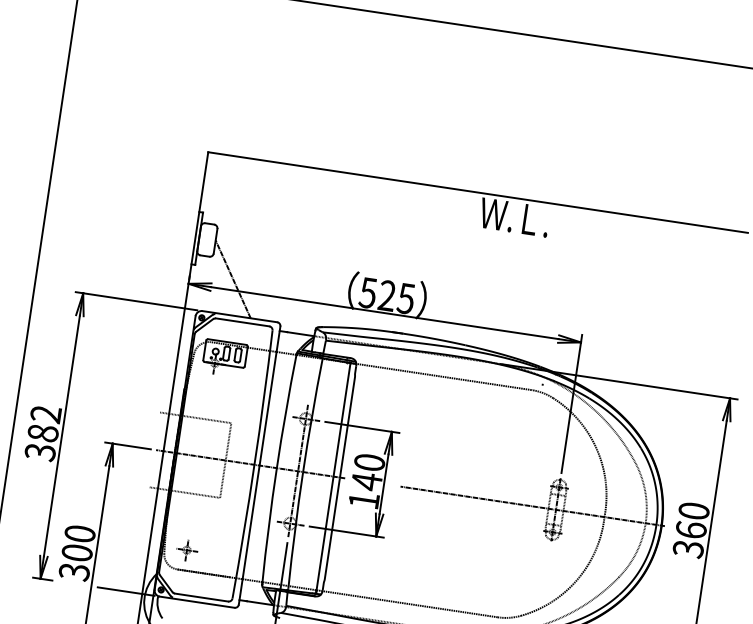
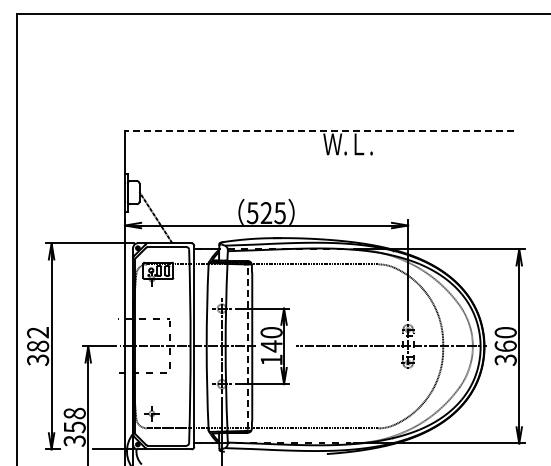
line: (477, 192) -> (319, 130), solid -> dashed
line: (333, 476) -> (247, 346), solid -> dashed
text: (78, 543) -> (74, 420), 300 -> 358

